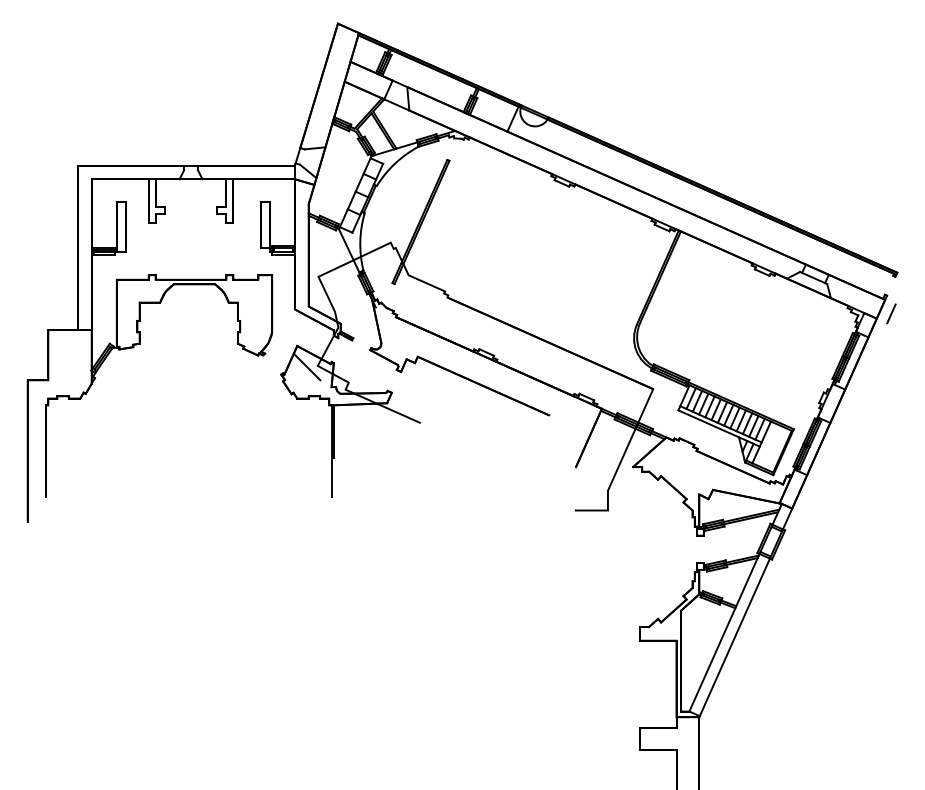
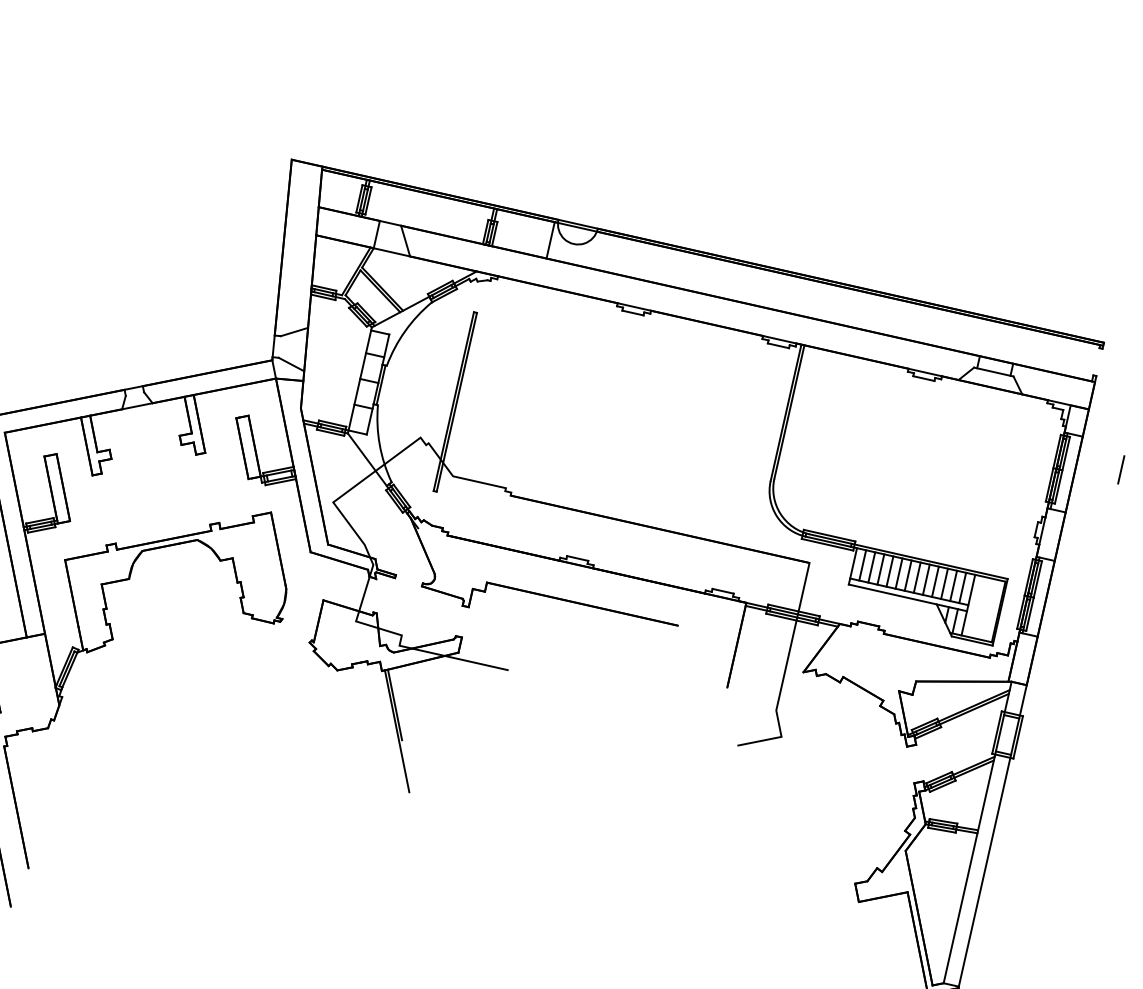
line: (891, 313) -> (1121, 469), moved
line: (307, 367) -> (342, 626), removed

